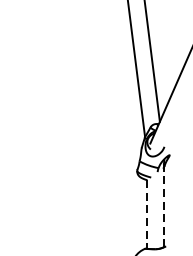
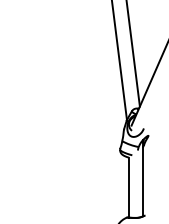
line: (164, 202) -> (143, 177), dashed -> solid
line: (146, 214) -> (128, 187), dashed -> solid

